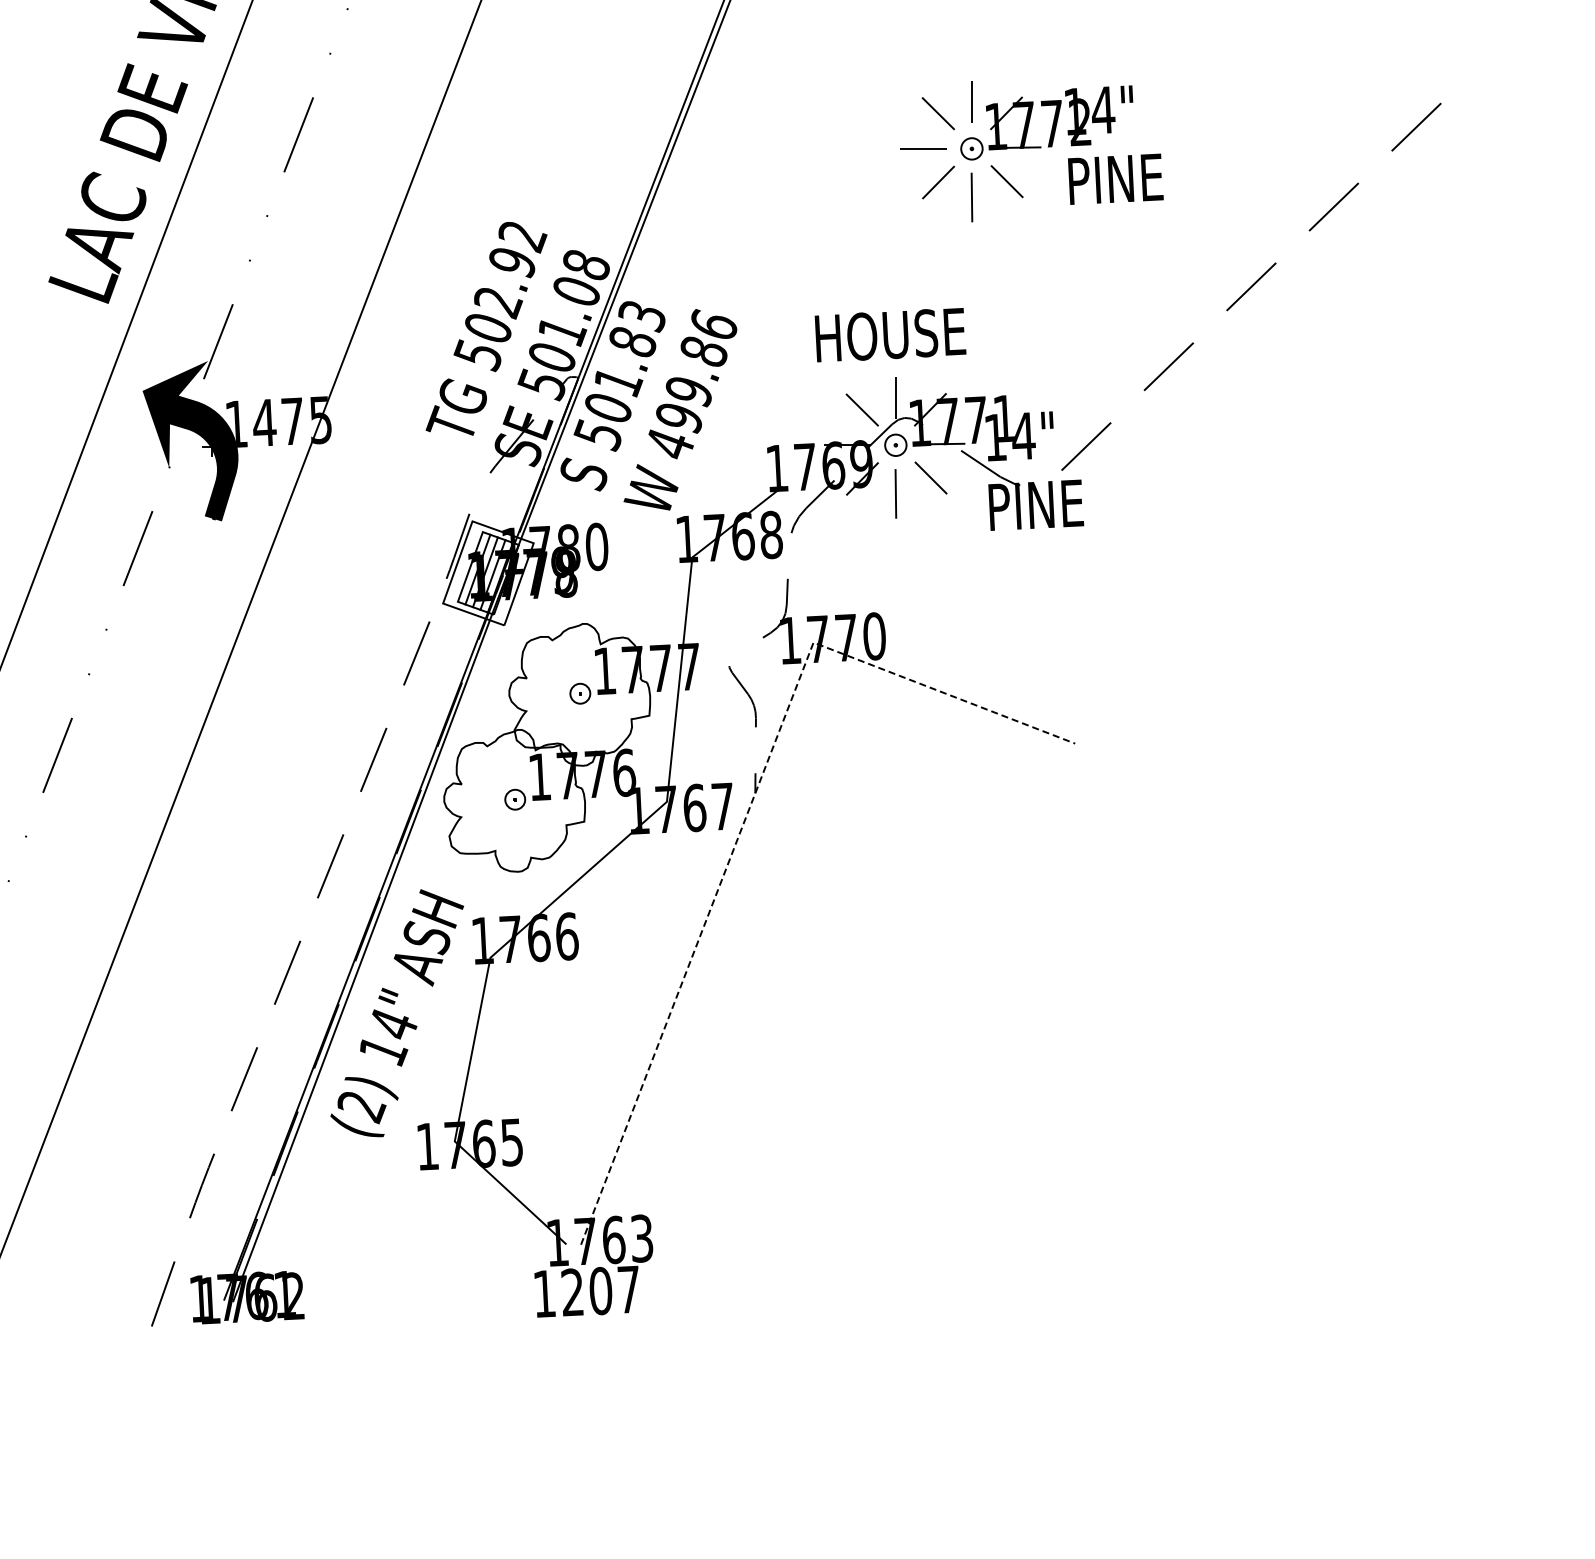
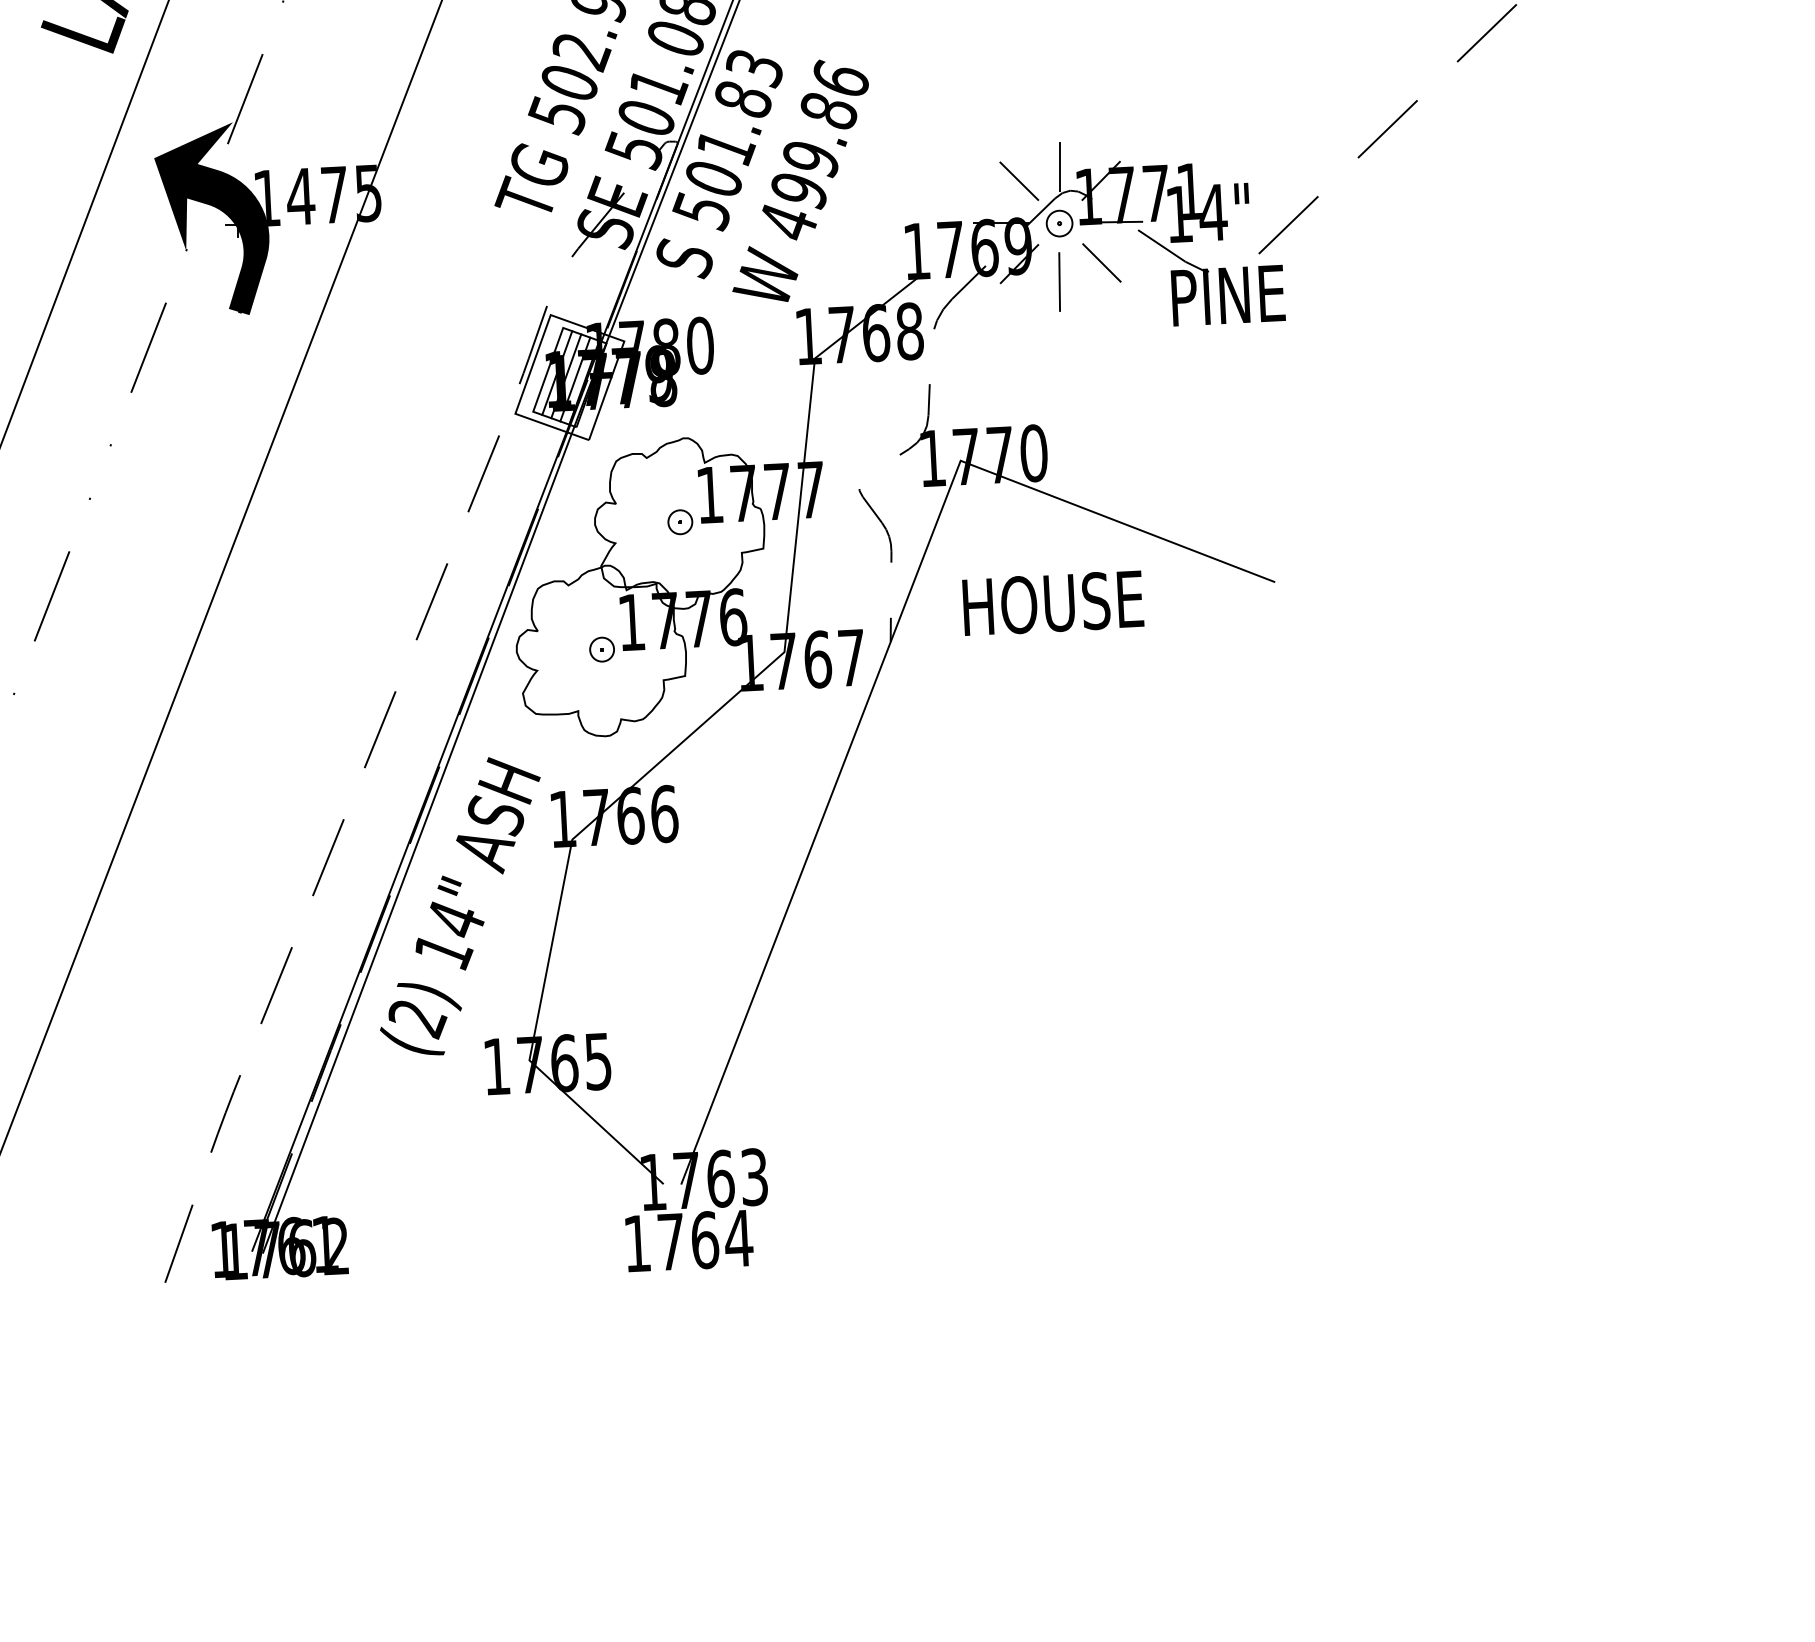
text: (890, 335) -> (1053, 603), moved
line: (748, 812) -> (882, 664), dashed -> solid
text: (601, 1290) -> (705, 1239), 1207 -> 1764

